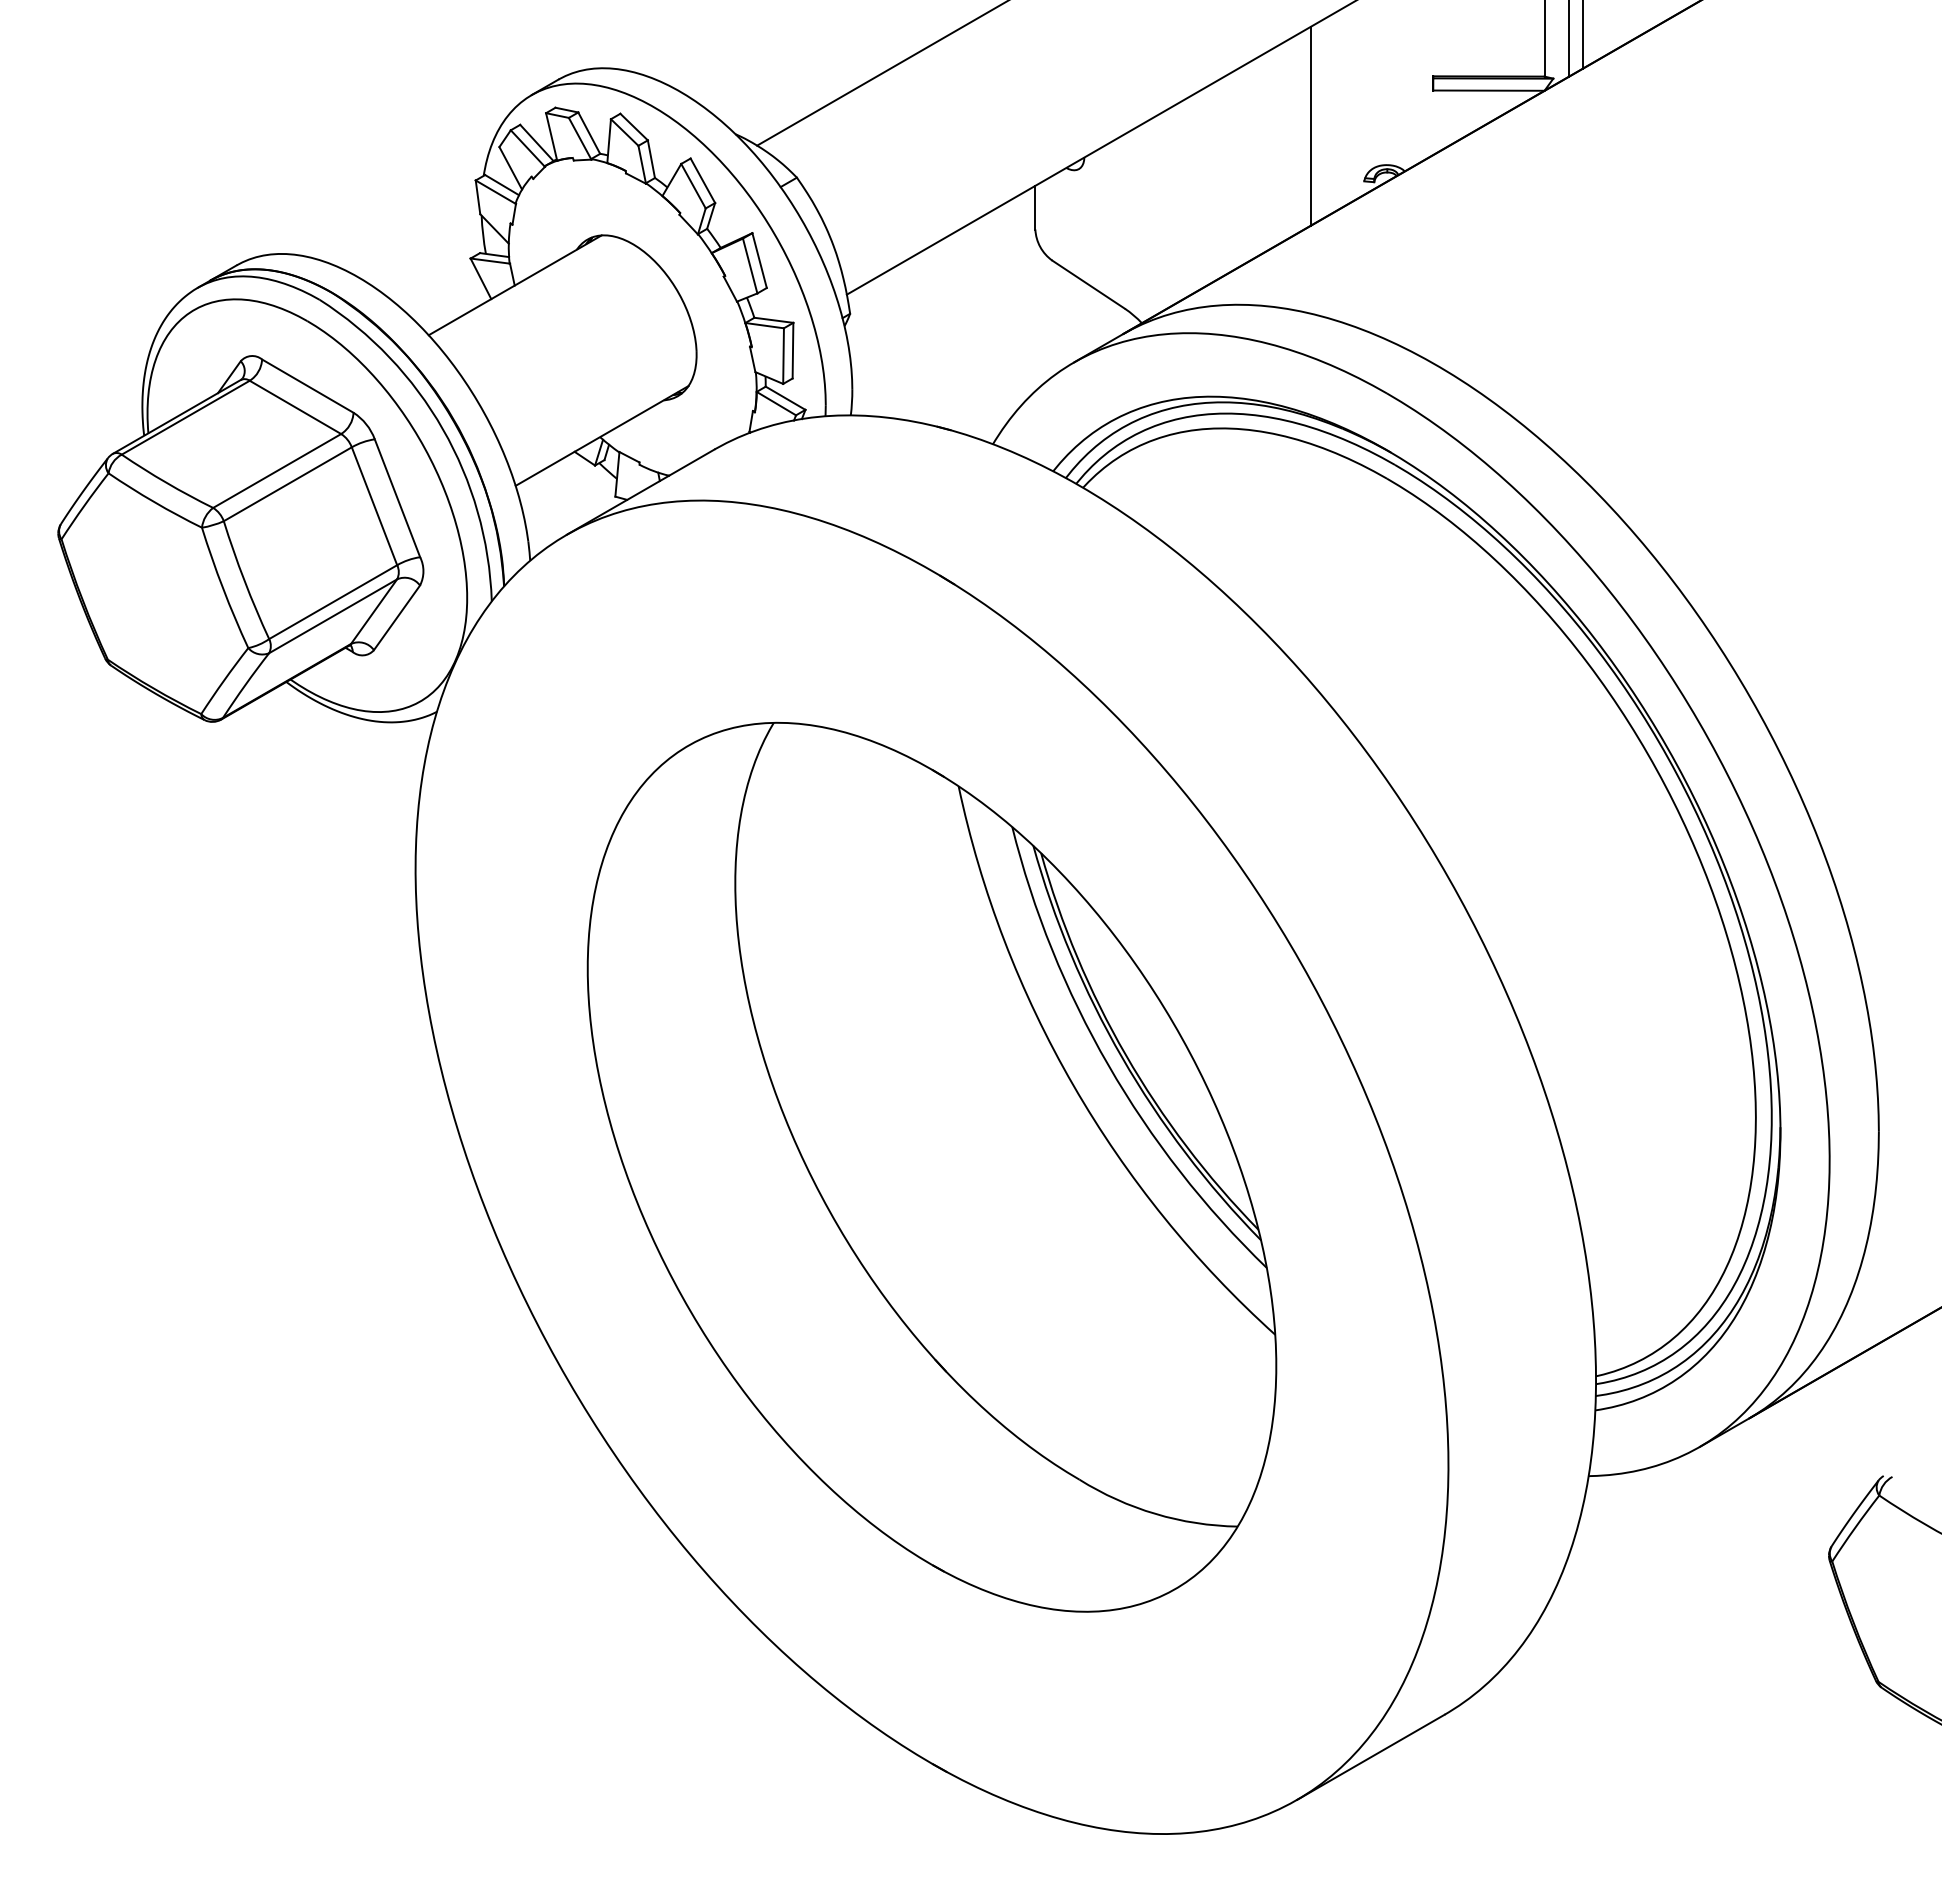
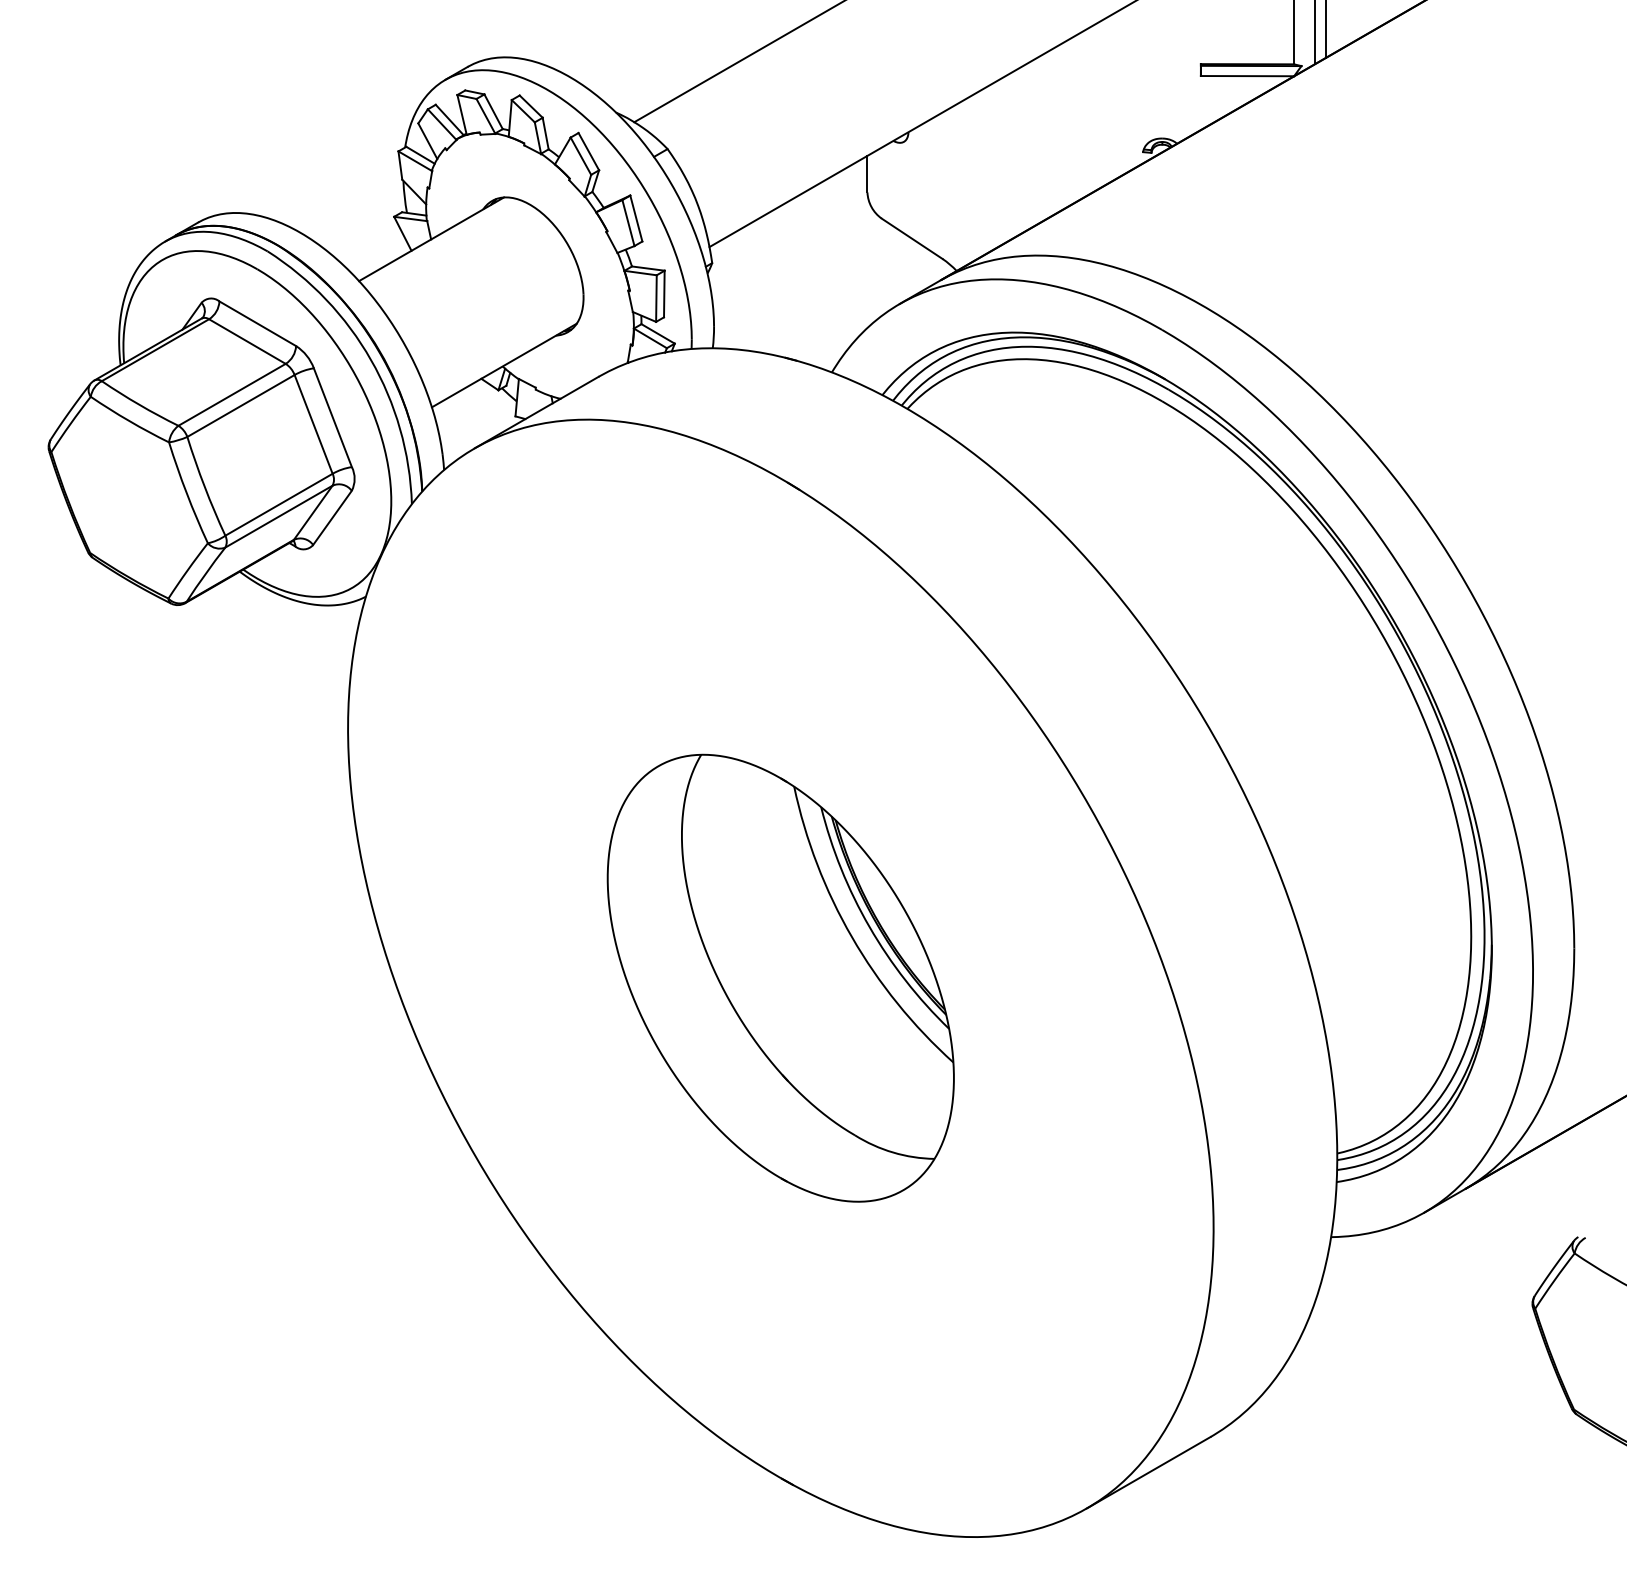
line: (1310, 125) -> (1098, 105), removed
part: (931, 1166) -> (780, 977), size x0.6

